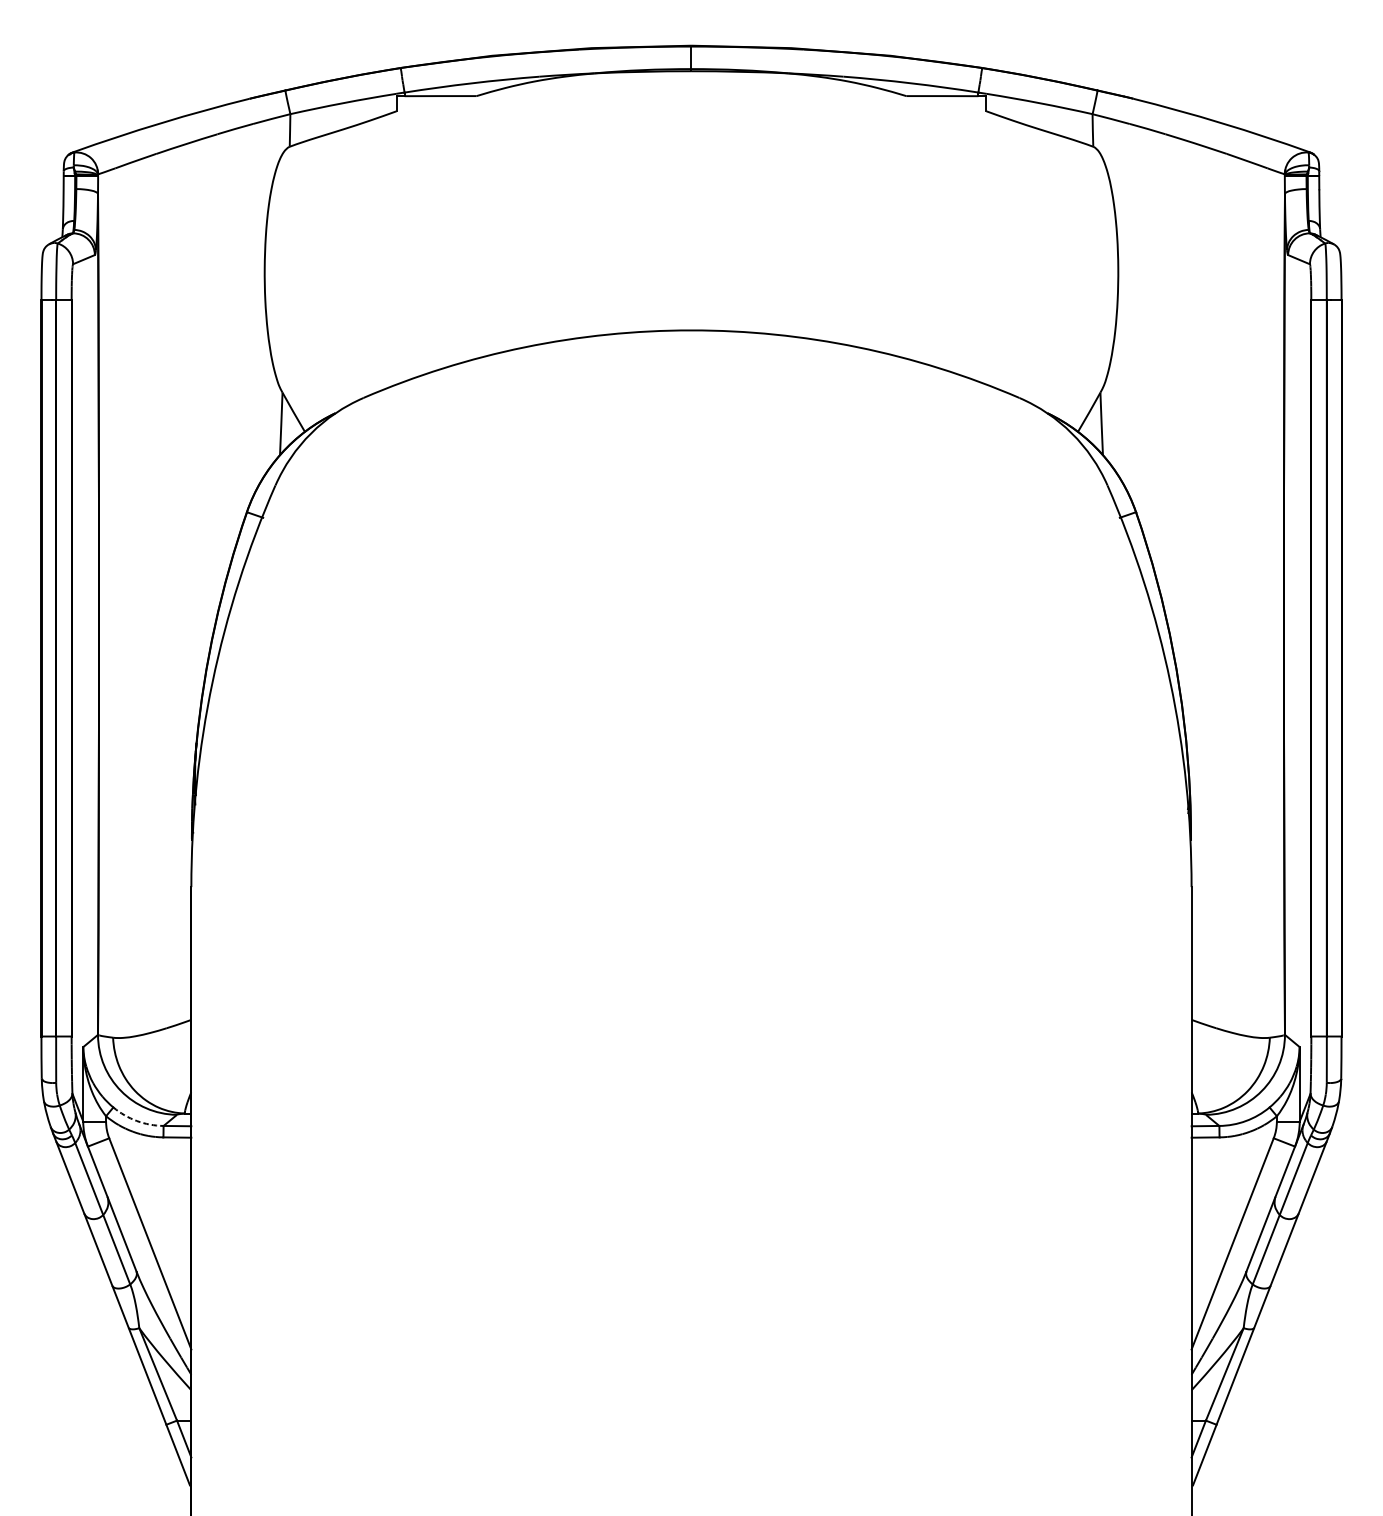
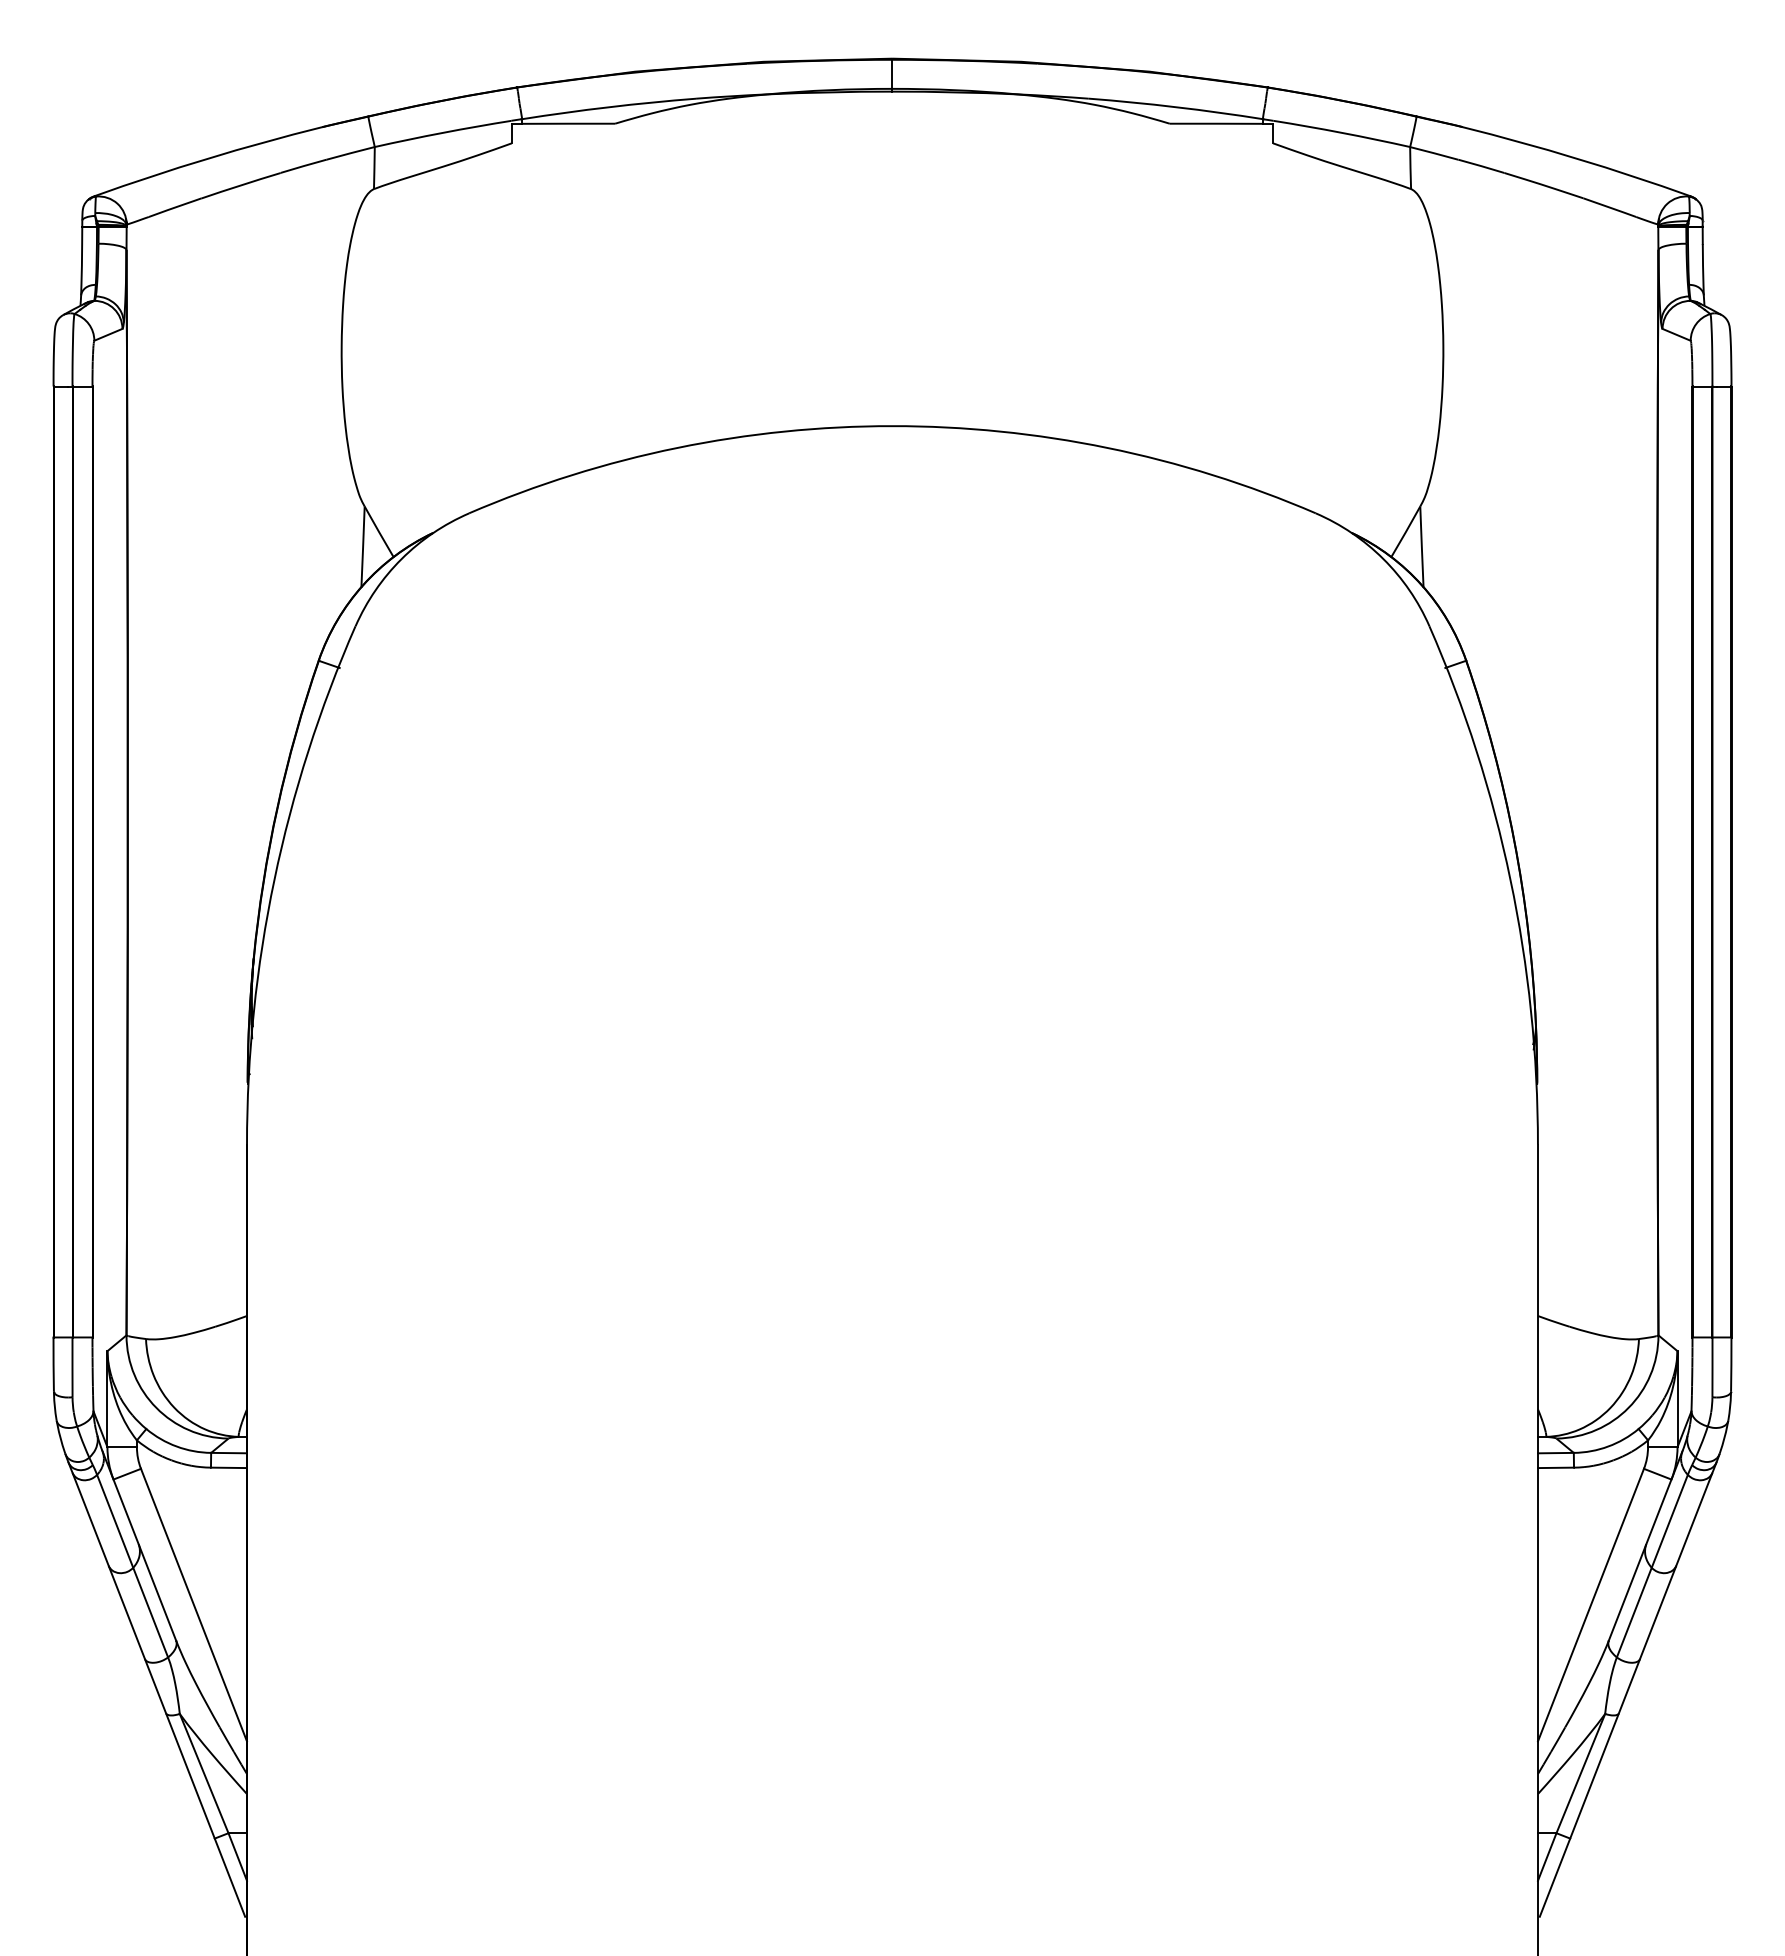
arc: (136, 1120) -> (176, 1446), dashed -> solid

